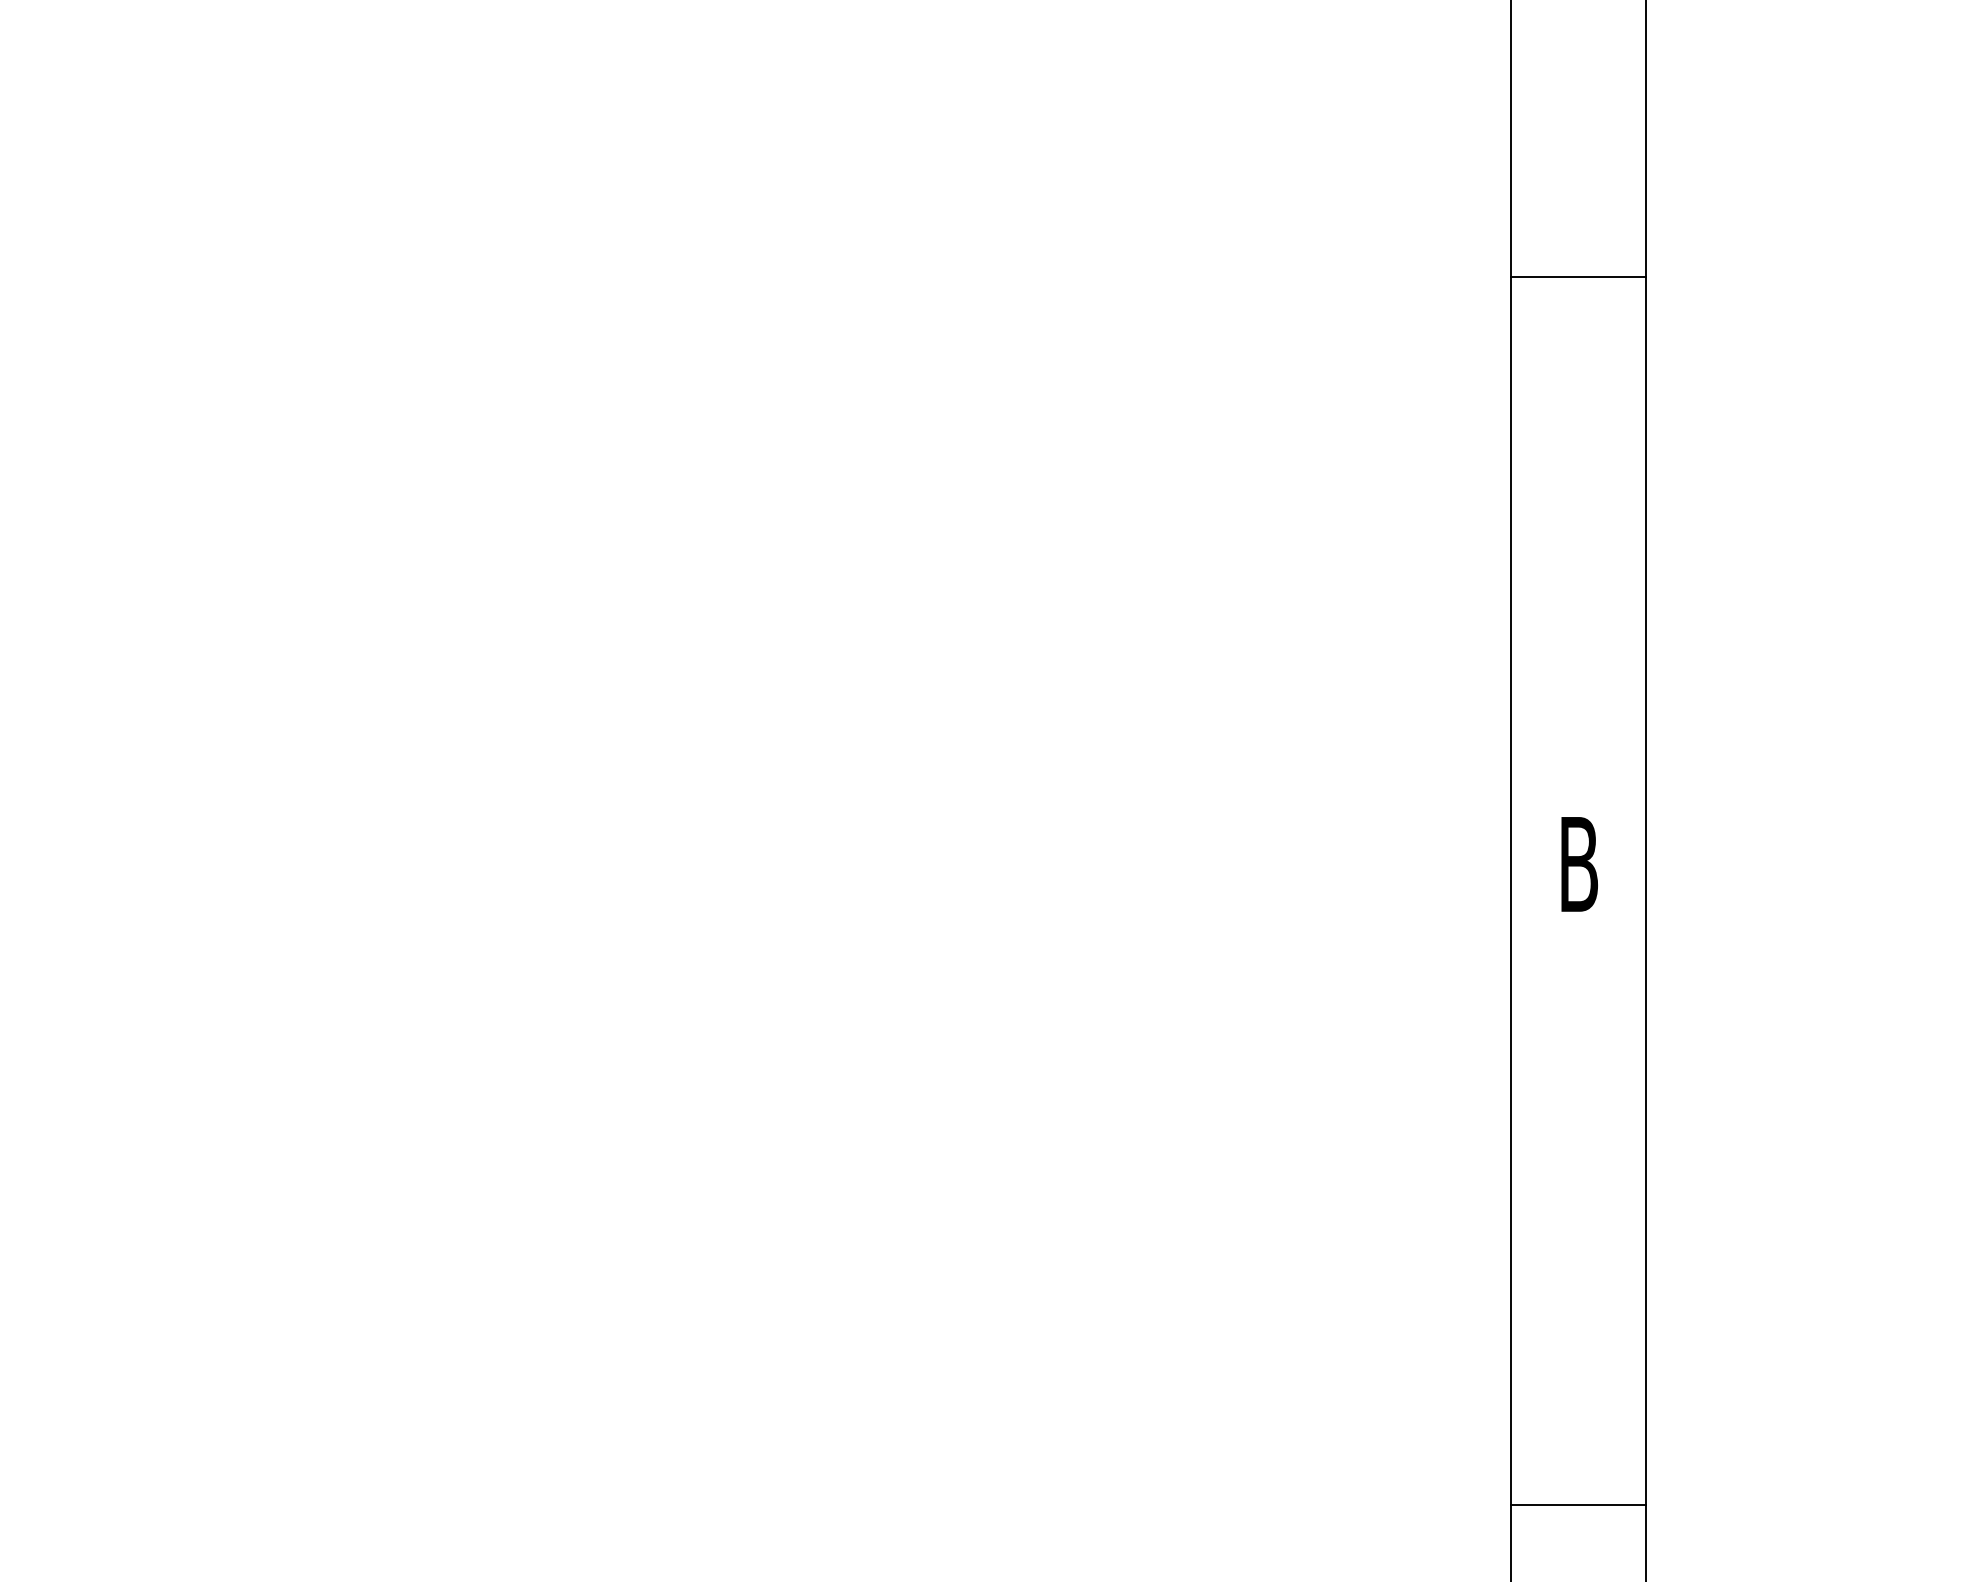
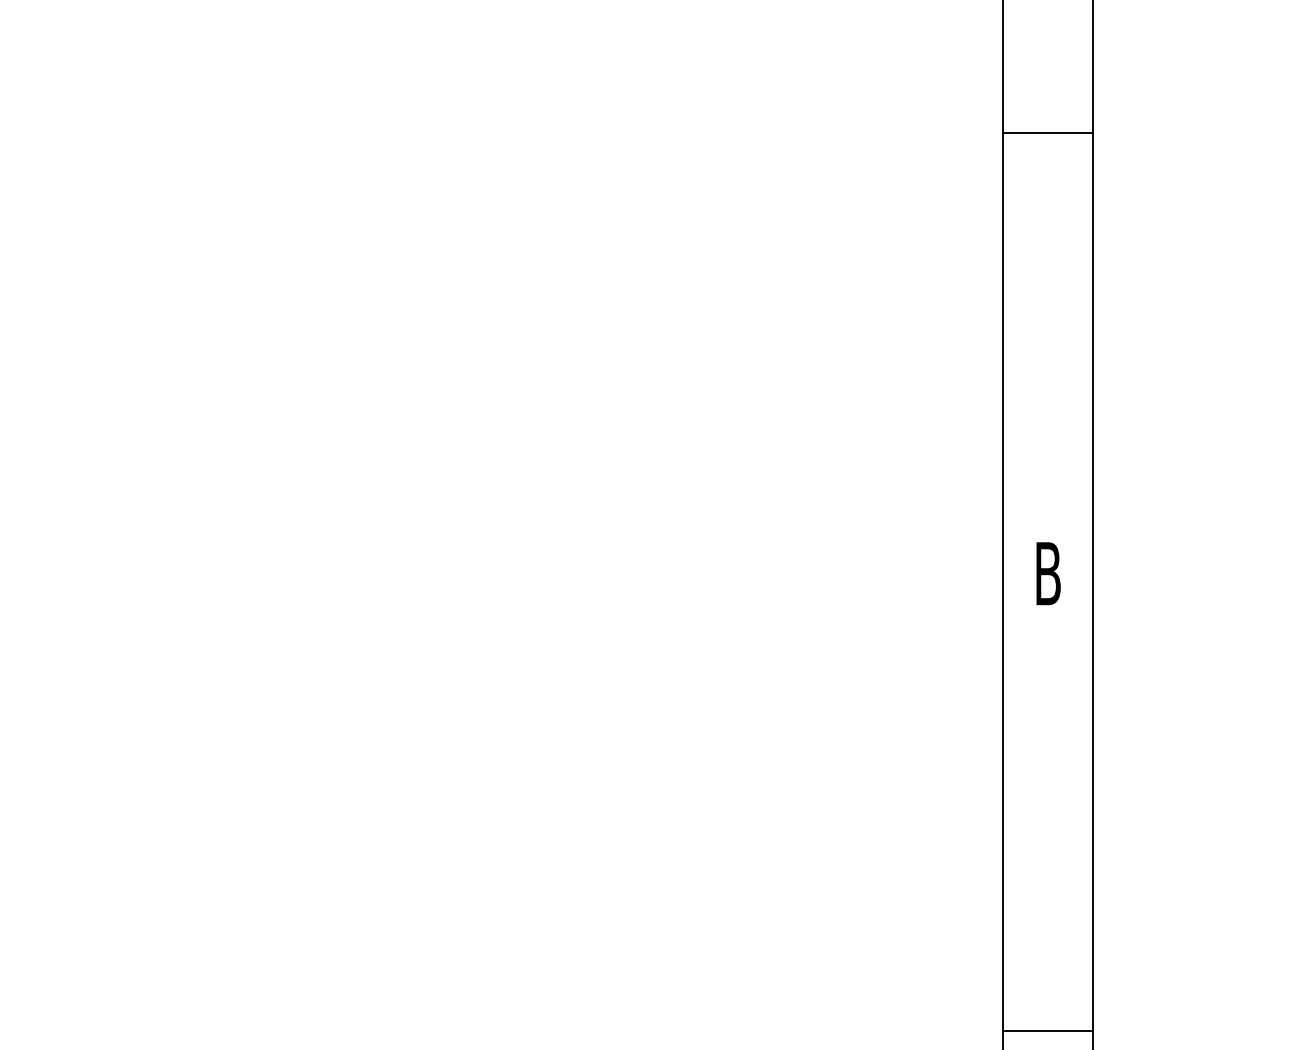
line: (1577, 276) -> (1047, 132), moved
line: (1577, 1505) -> (1047, 1031), moved

